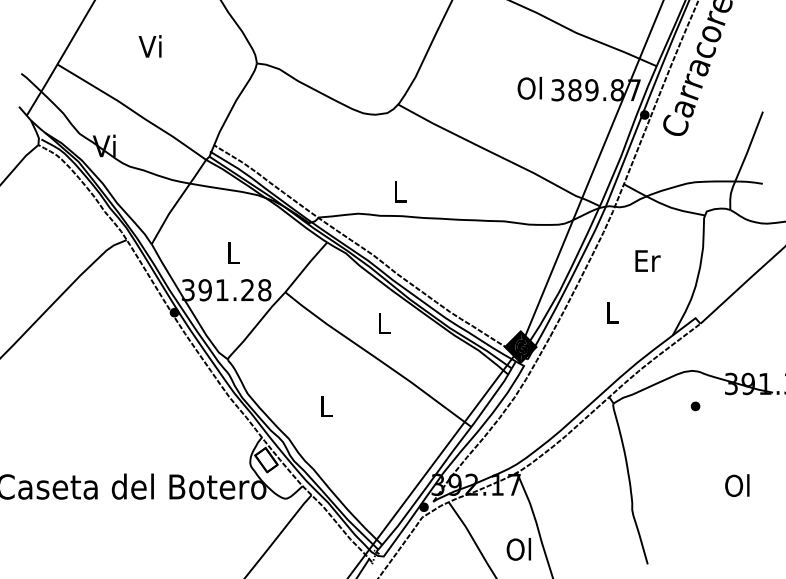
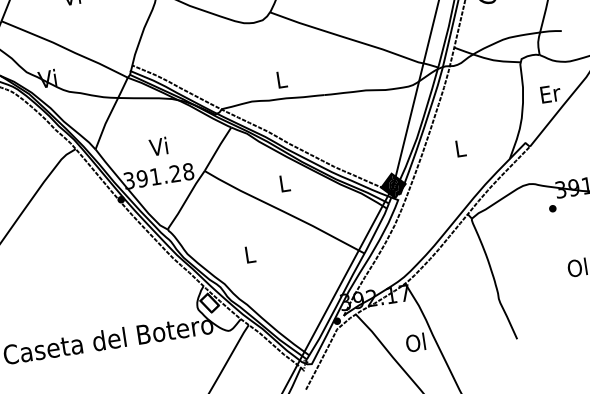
text: (231, 252) -> (158, 146), L -> Vi
text: (647, 260) -> (550, 93), moved
part: (695, 406) -> (552, 208), moved

